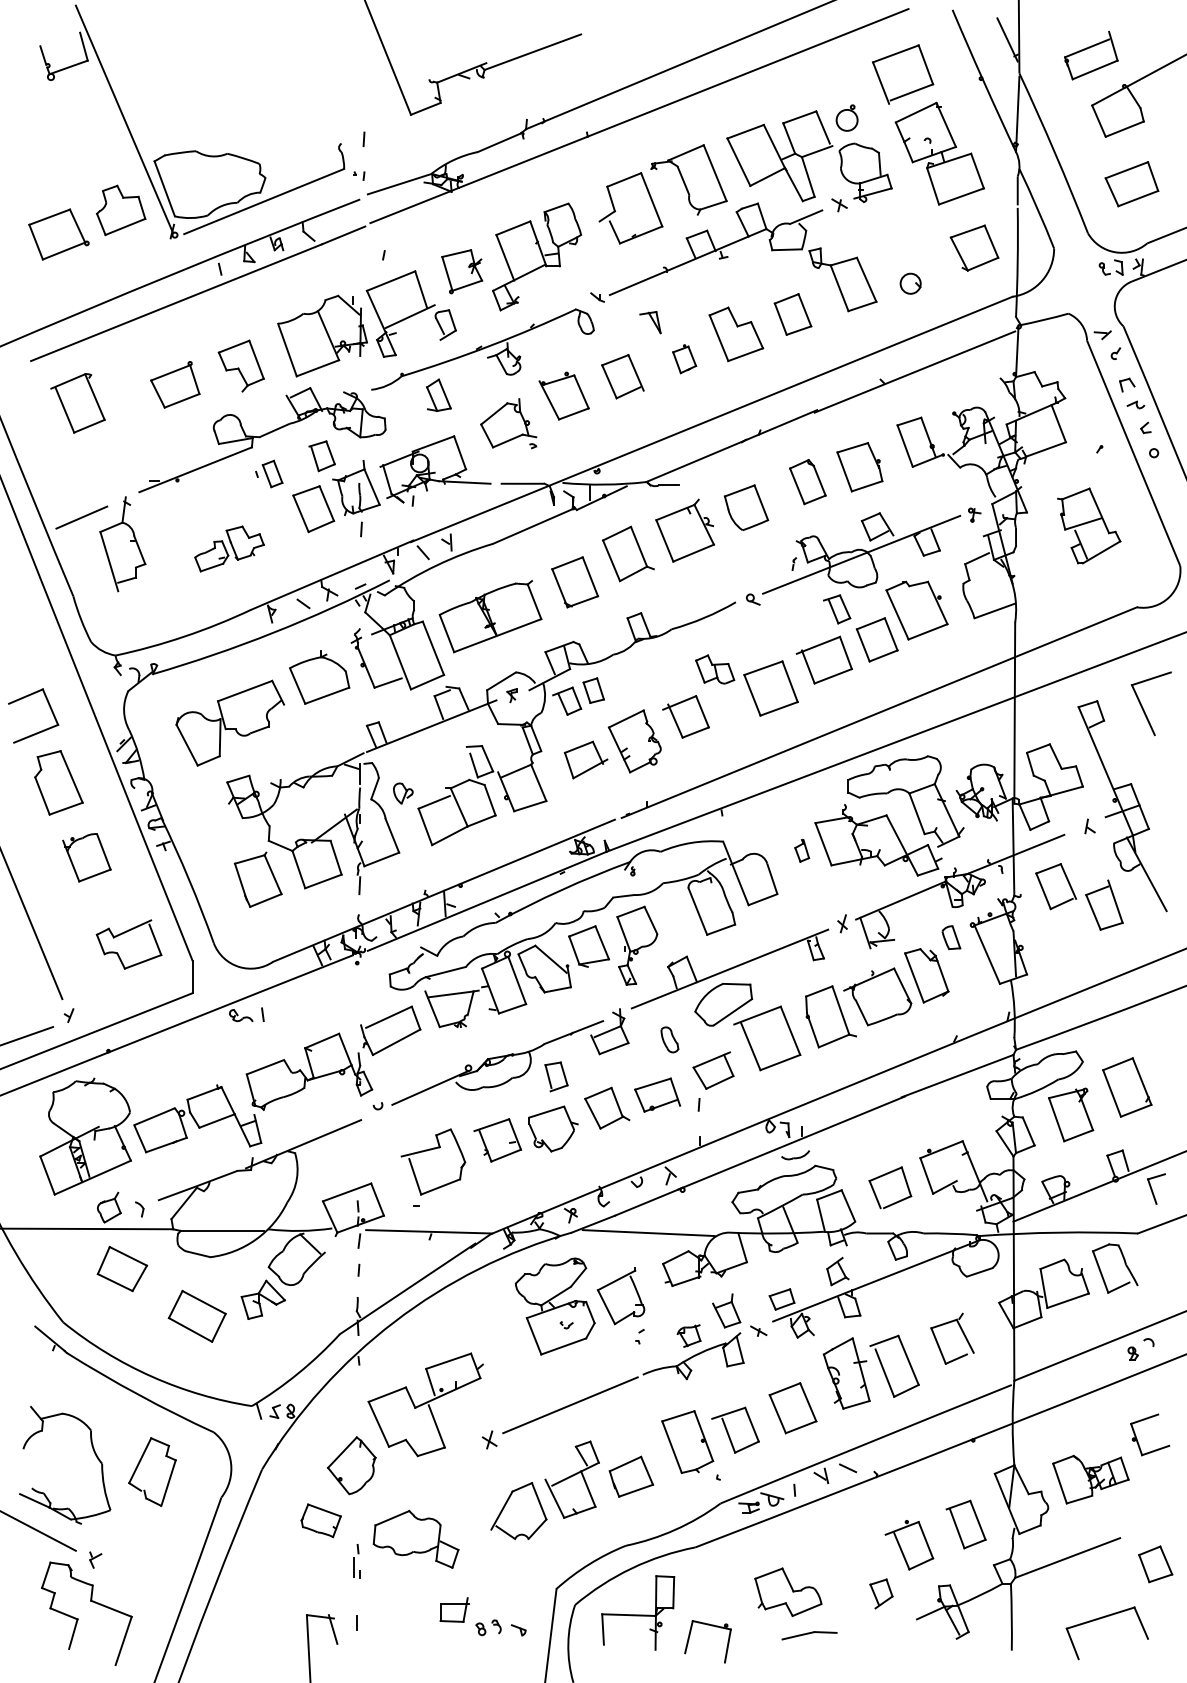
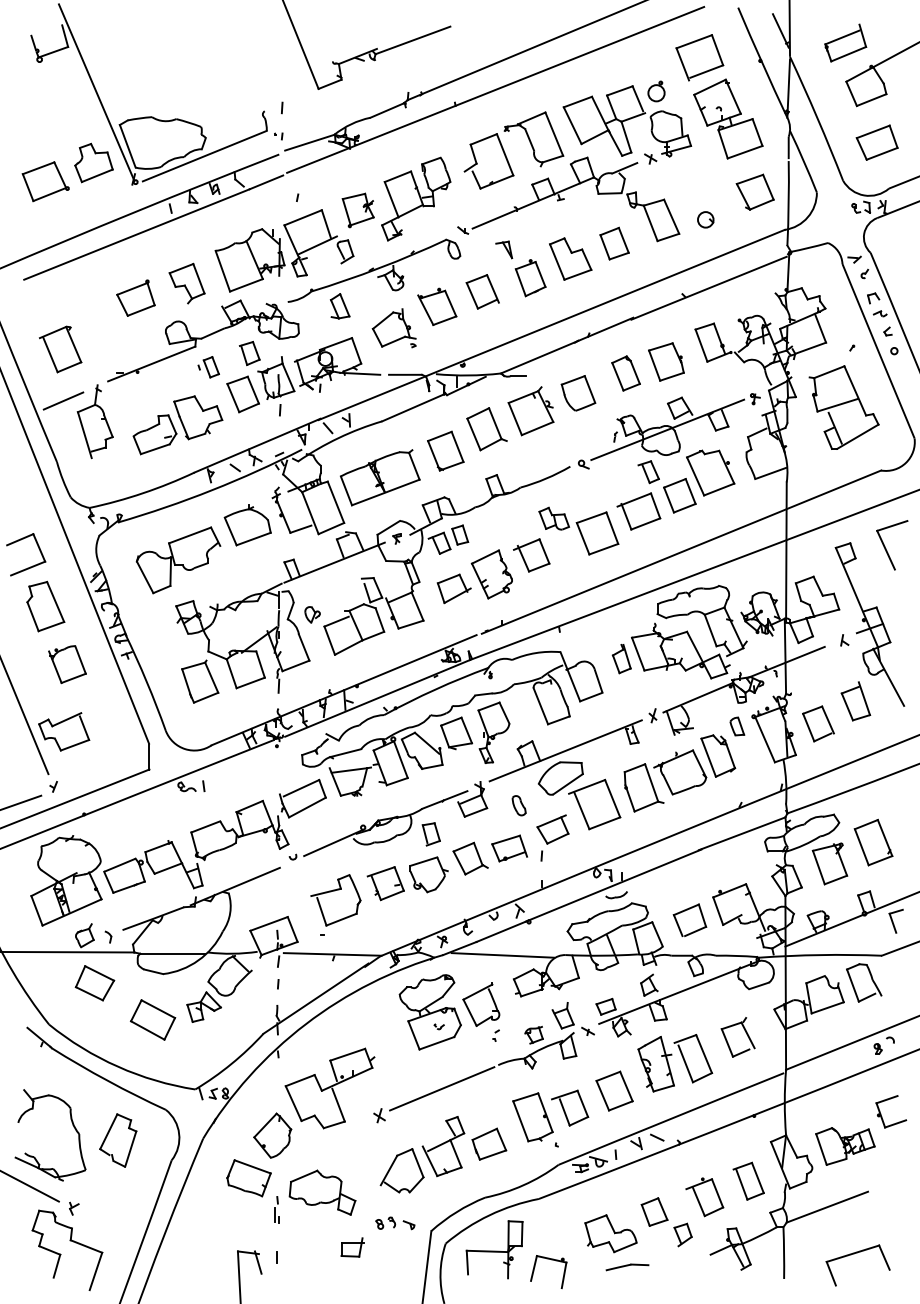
part: (684, 359) -> (530, 278), size x1.67
part: (77, 403) -> (60, 349), moved
part: (1088, 525) -> (843, 407), size x1.43
part: (228, 549) -> (177, 425), size x1.67
part: (801, 851) -> (621, 659), size x1.67
part: (1056, 886) -> (818, 723), moved
part: (129, 944) -> (64, 731), moved
part: (320, 1521) -> (248, 1178), size x1.43
part: (1155, 1563) -> (654, 1211), moved
part: (501, 1628) -> (395, 1223), moved

